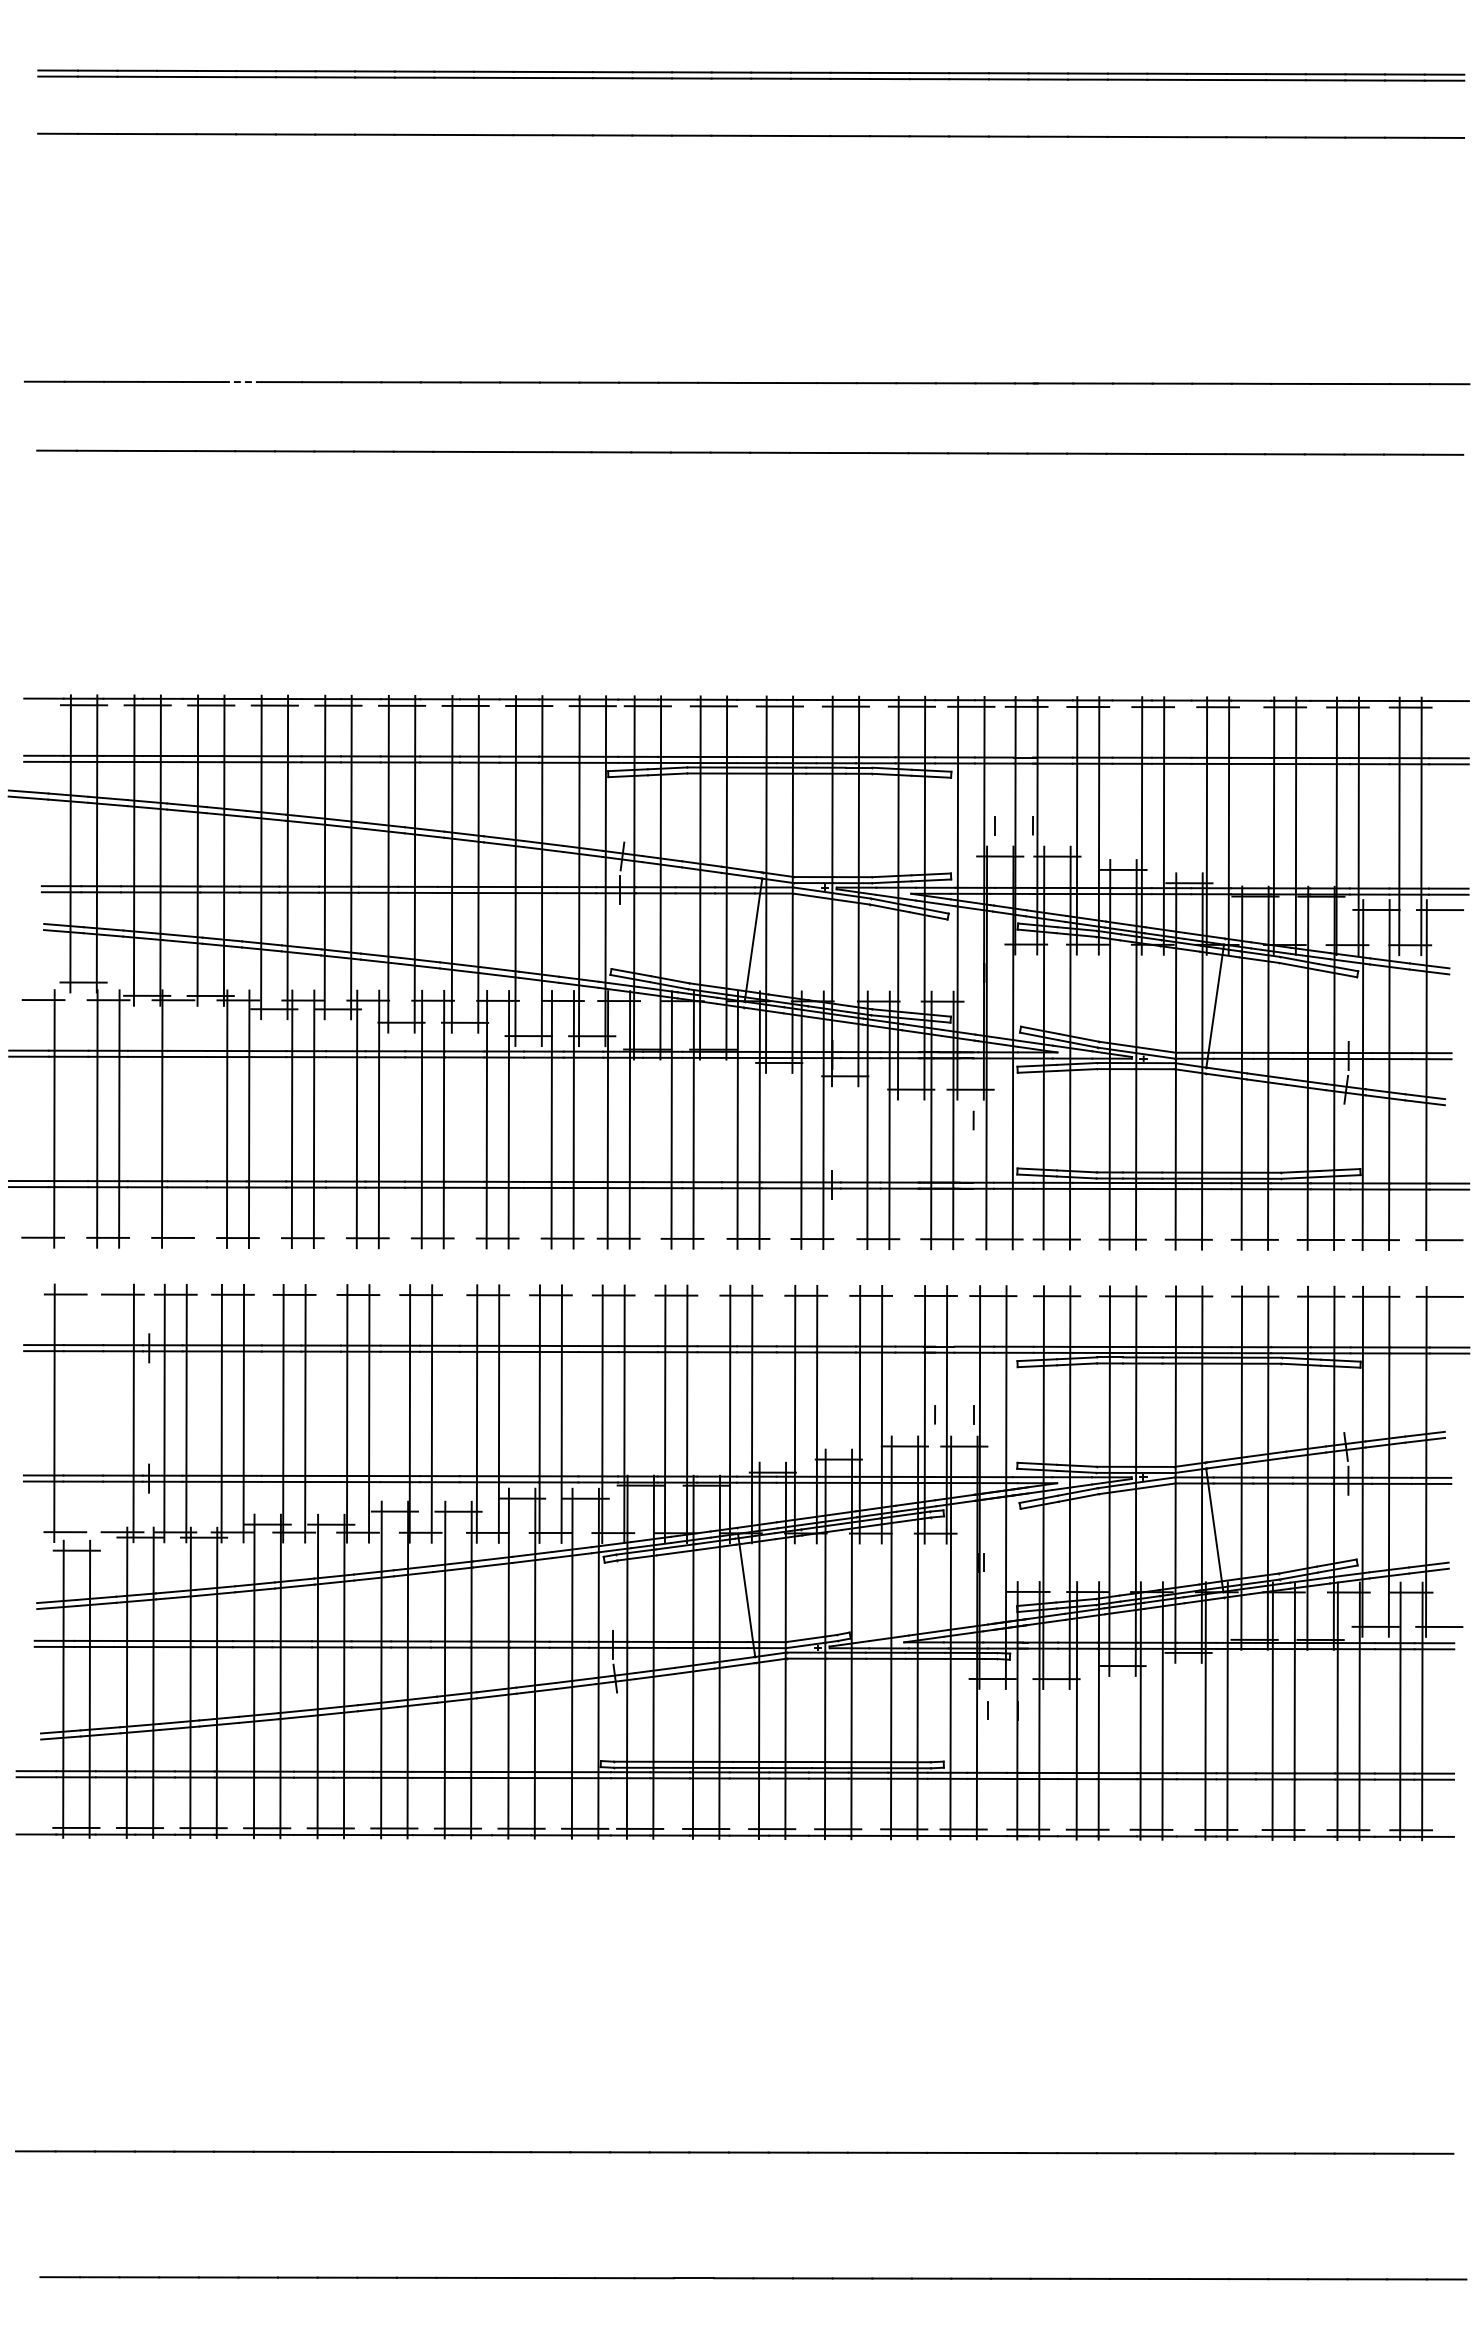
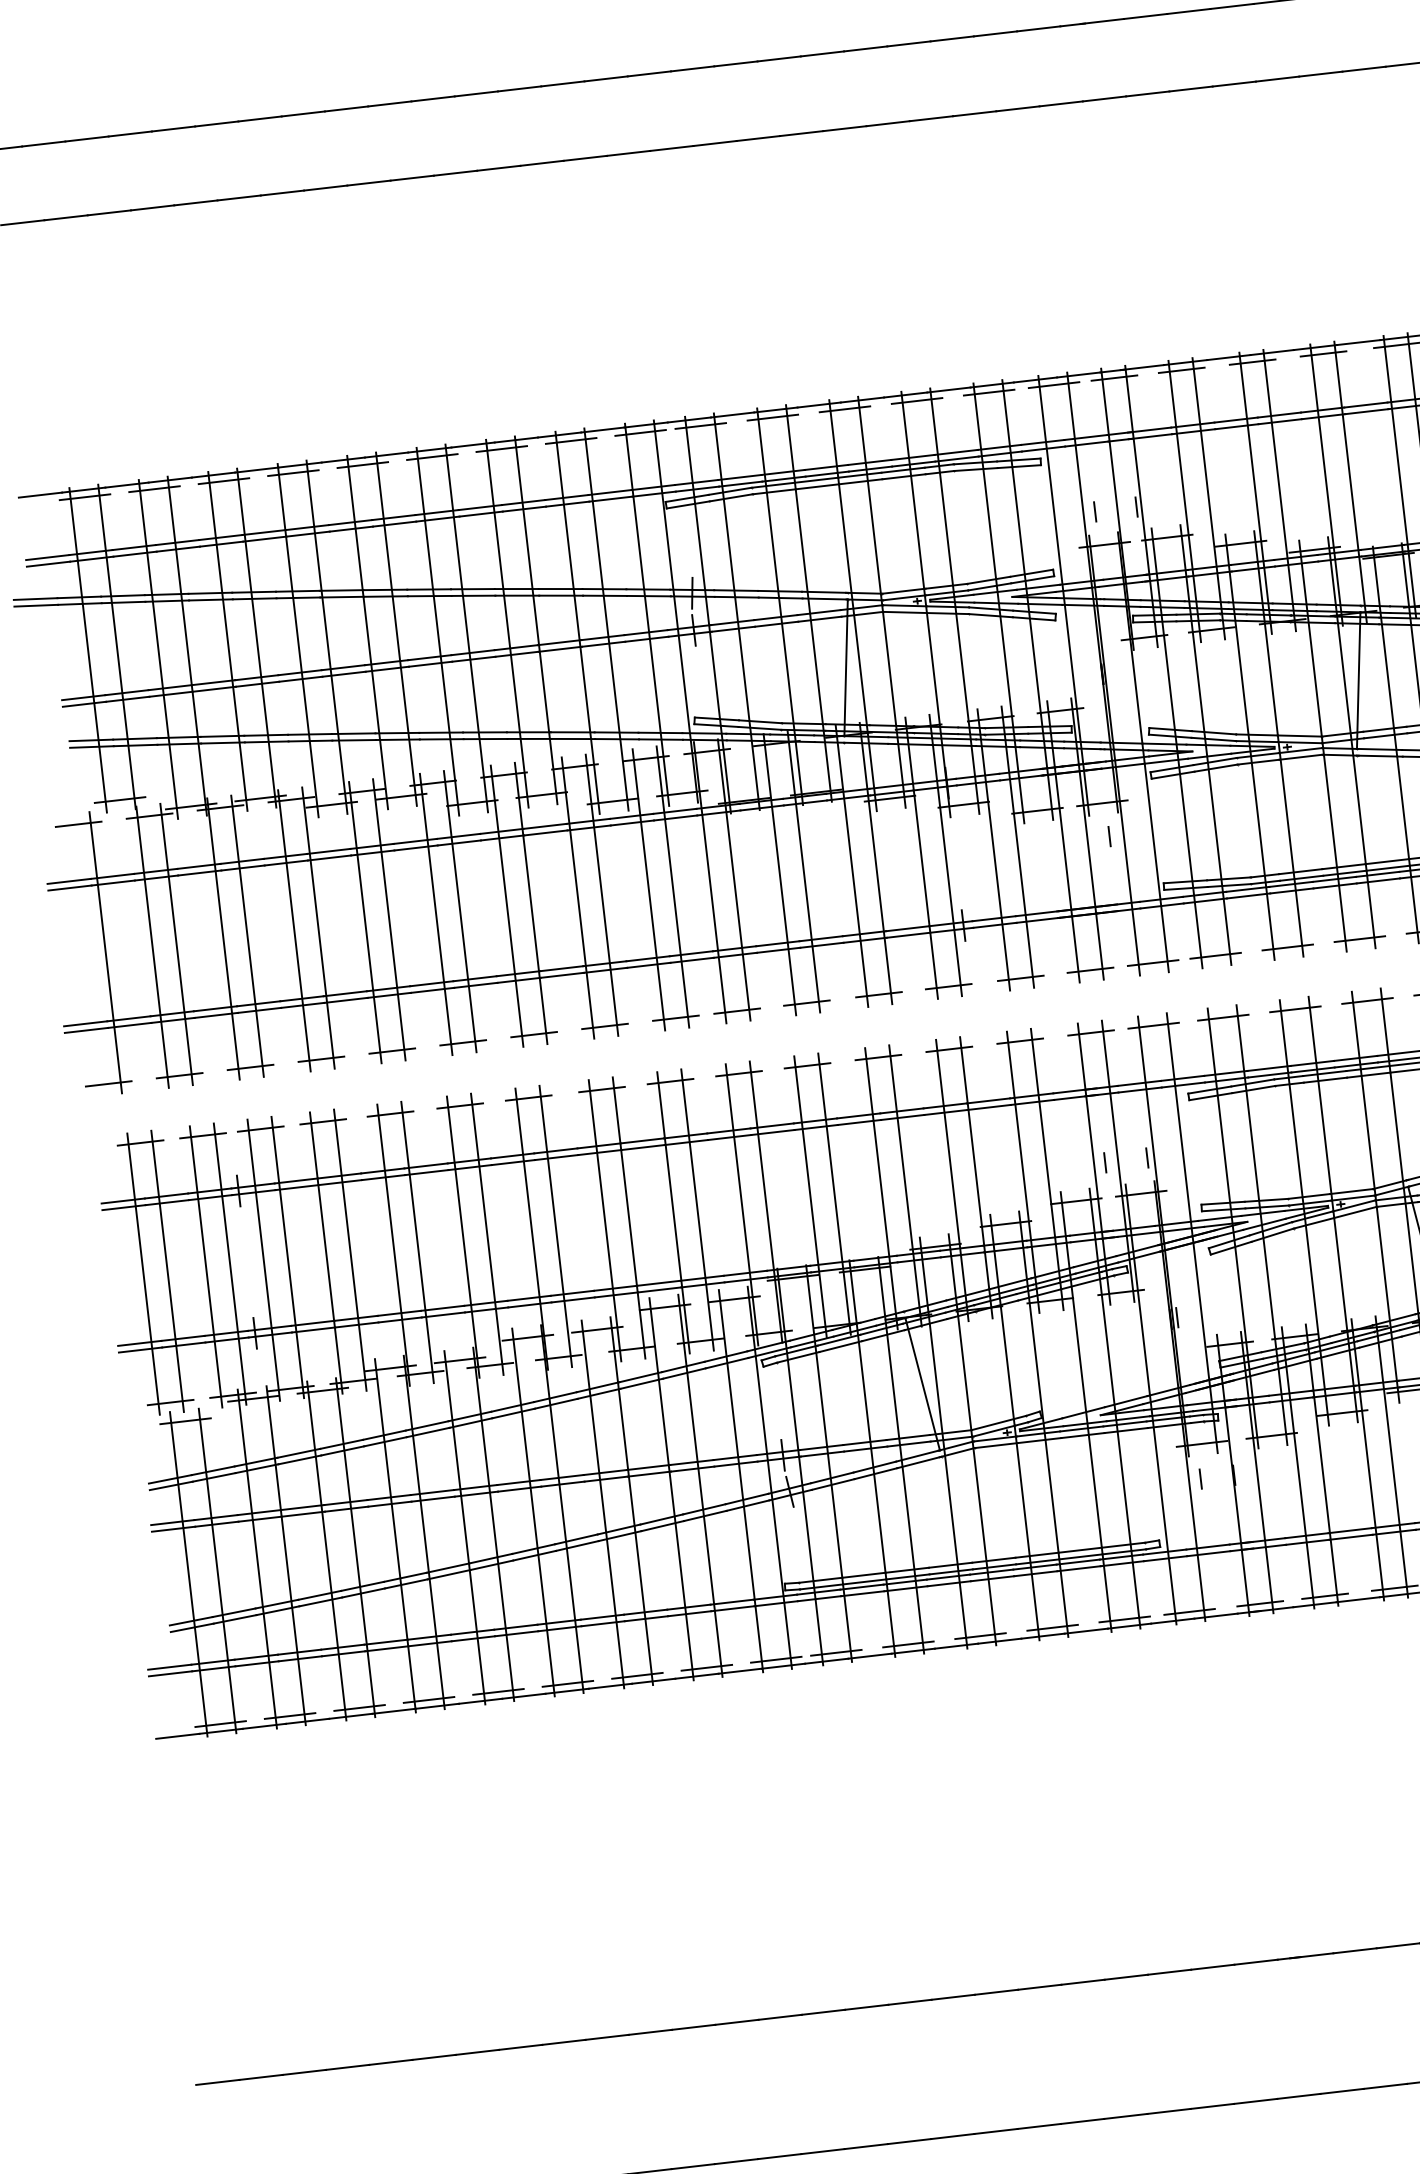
line: (242, 382) -> (216, 124), dashed -> solid
line: (184, 1118) -> (247, 935), added
line: (76, 1413) -> (167, 1271), added
line: (111, 1413) -> (205, 1267), added

